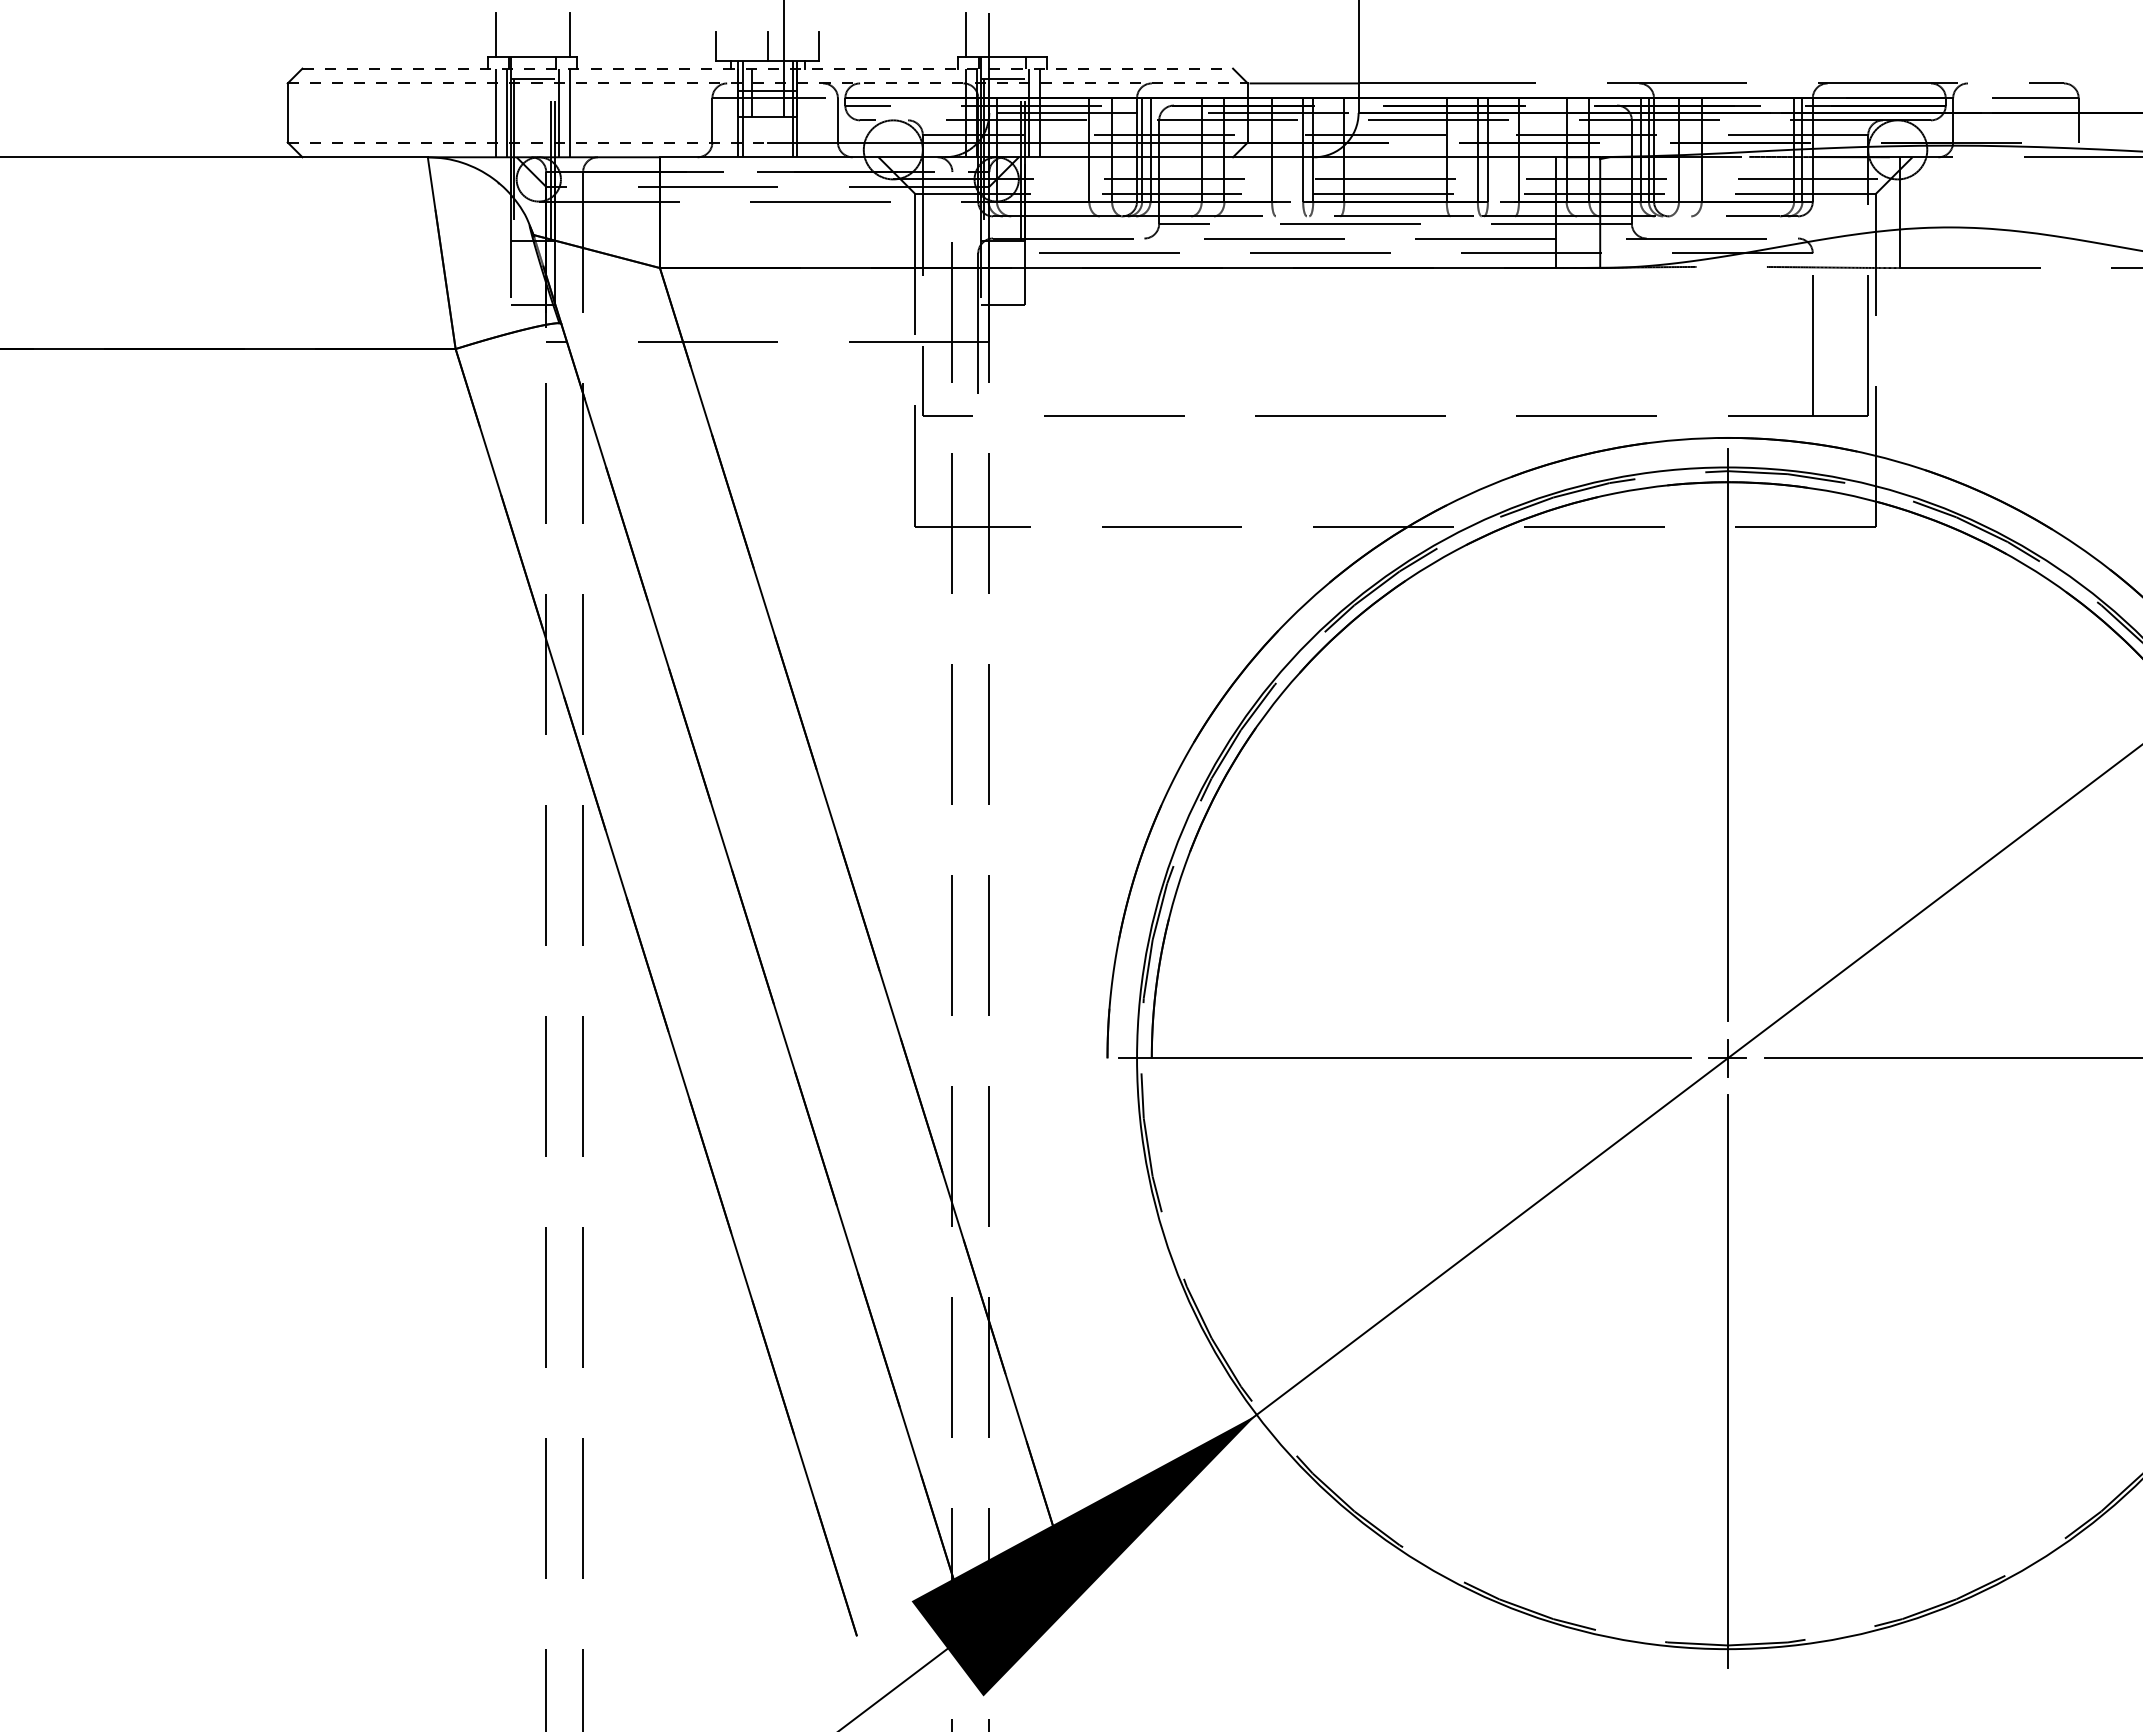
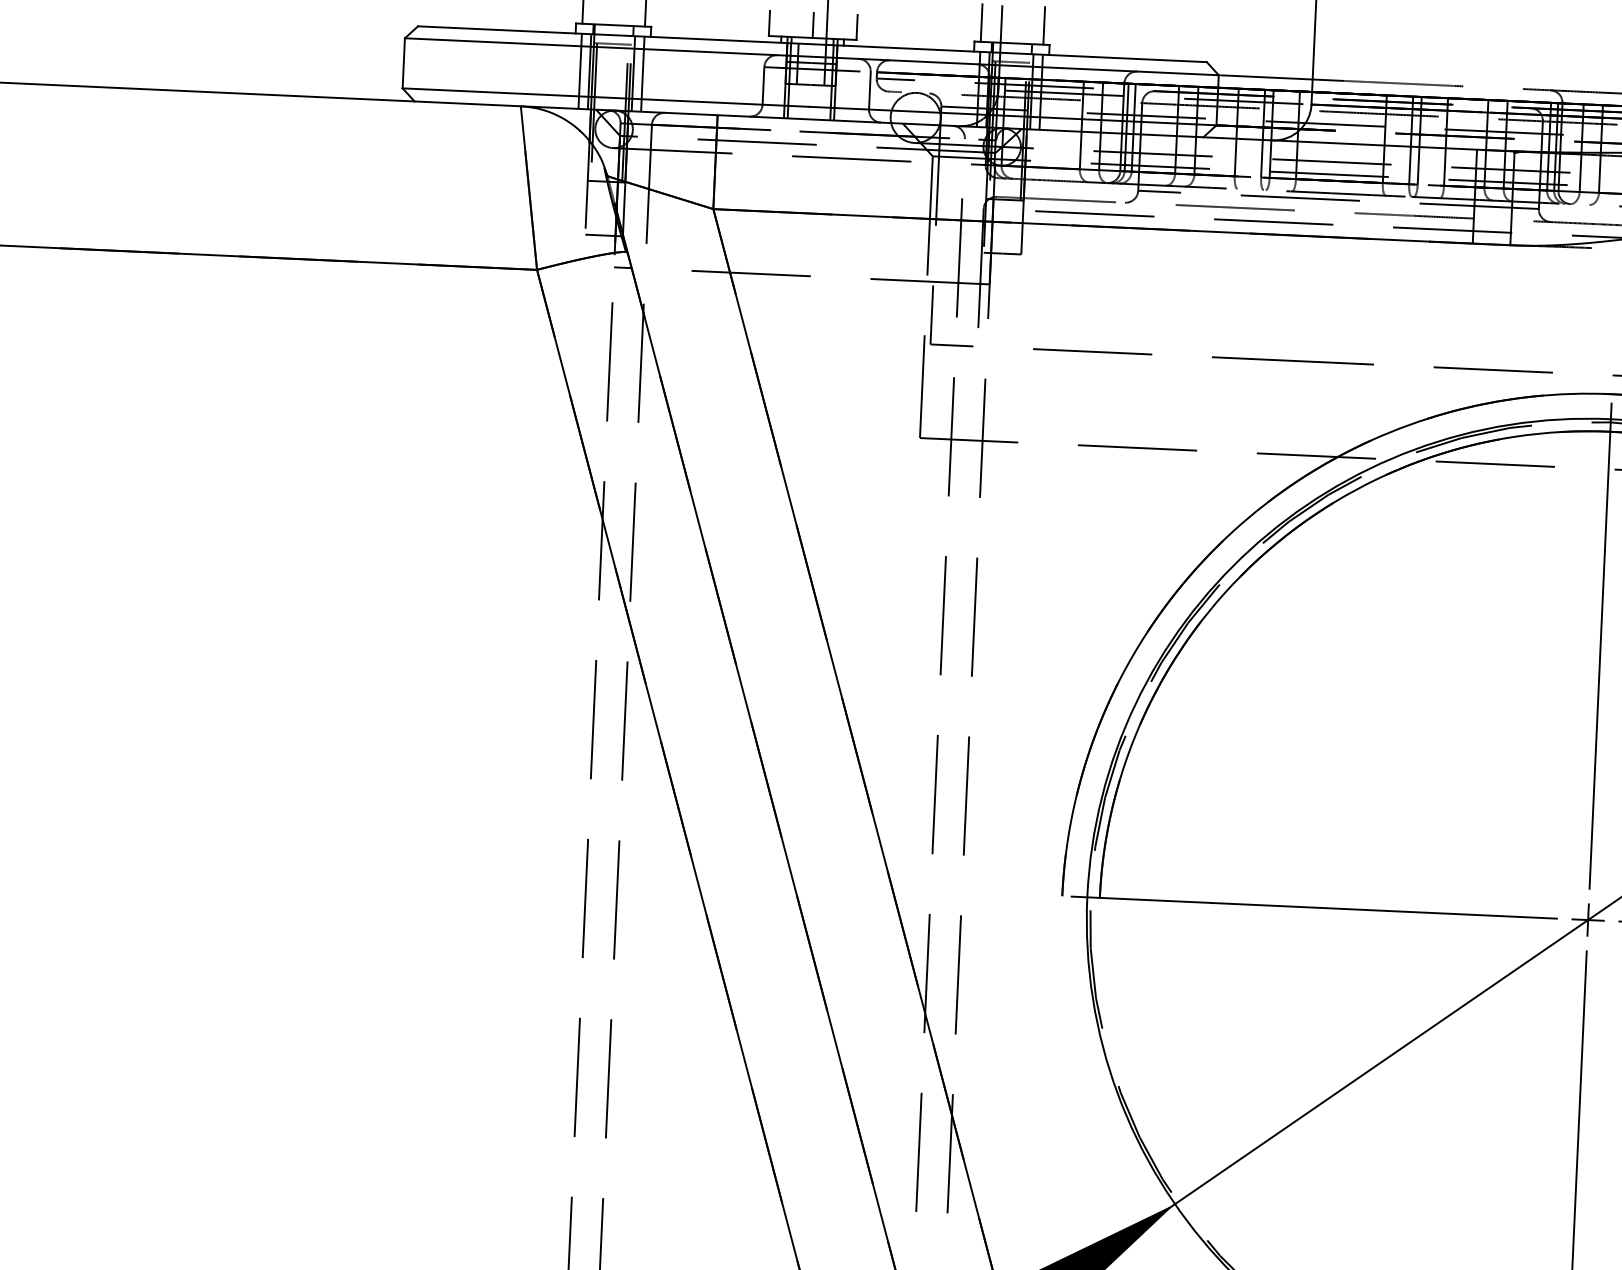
line: (1039, 34) -> (1044, 25), added
line: (768, 68) -> (813, 44), dashed -> solid
line: (768, 83) -> (812, 56), dashed -> solid
line: (528, 142) -> (606, 97), dashed -> solid

